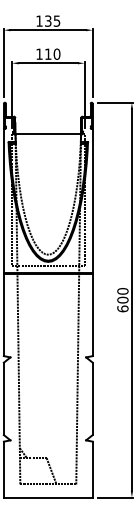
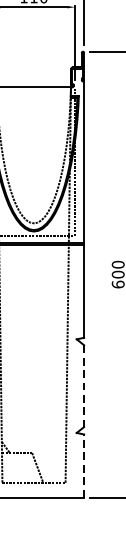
line: (92, 399) -> (83, 386), solid -> dashed
line: (92, 469) -> (83, 465), solid -> dashed

